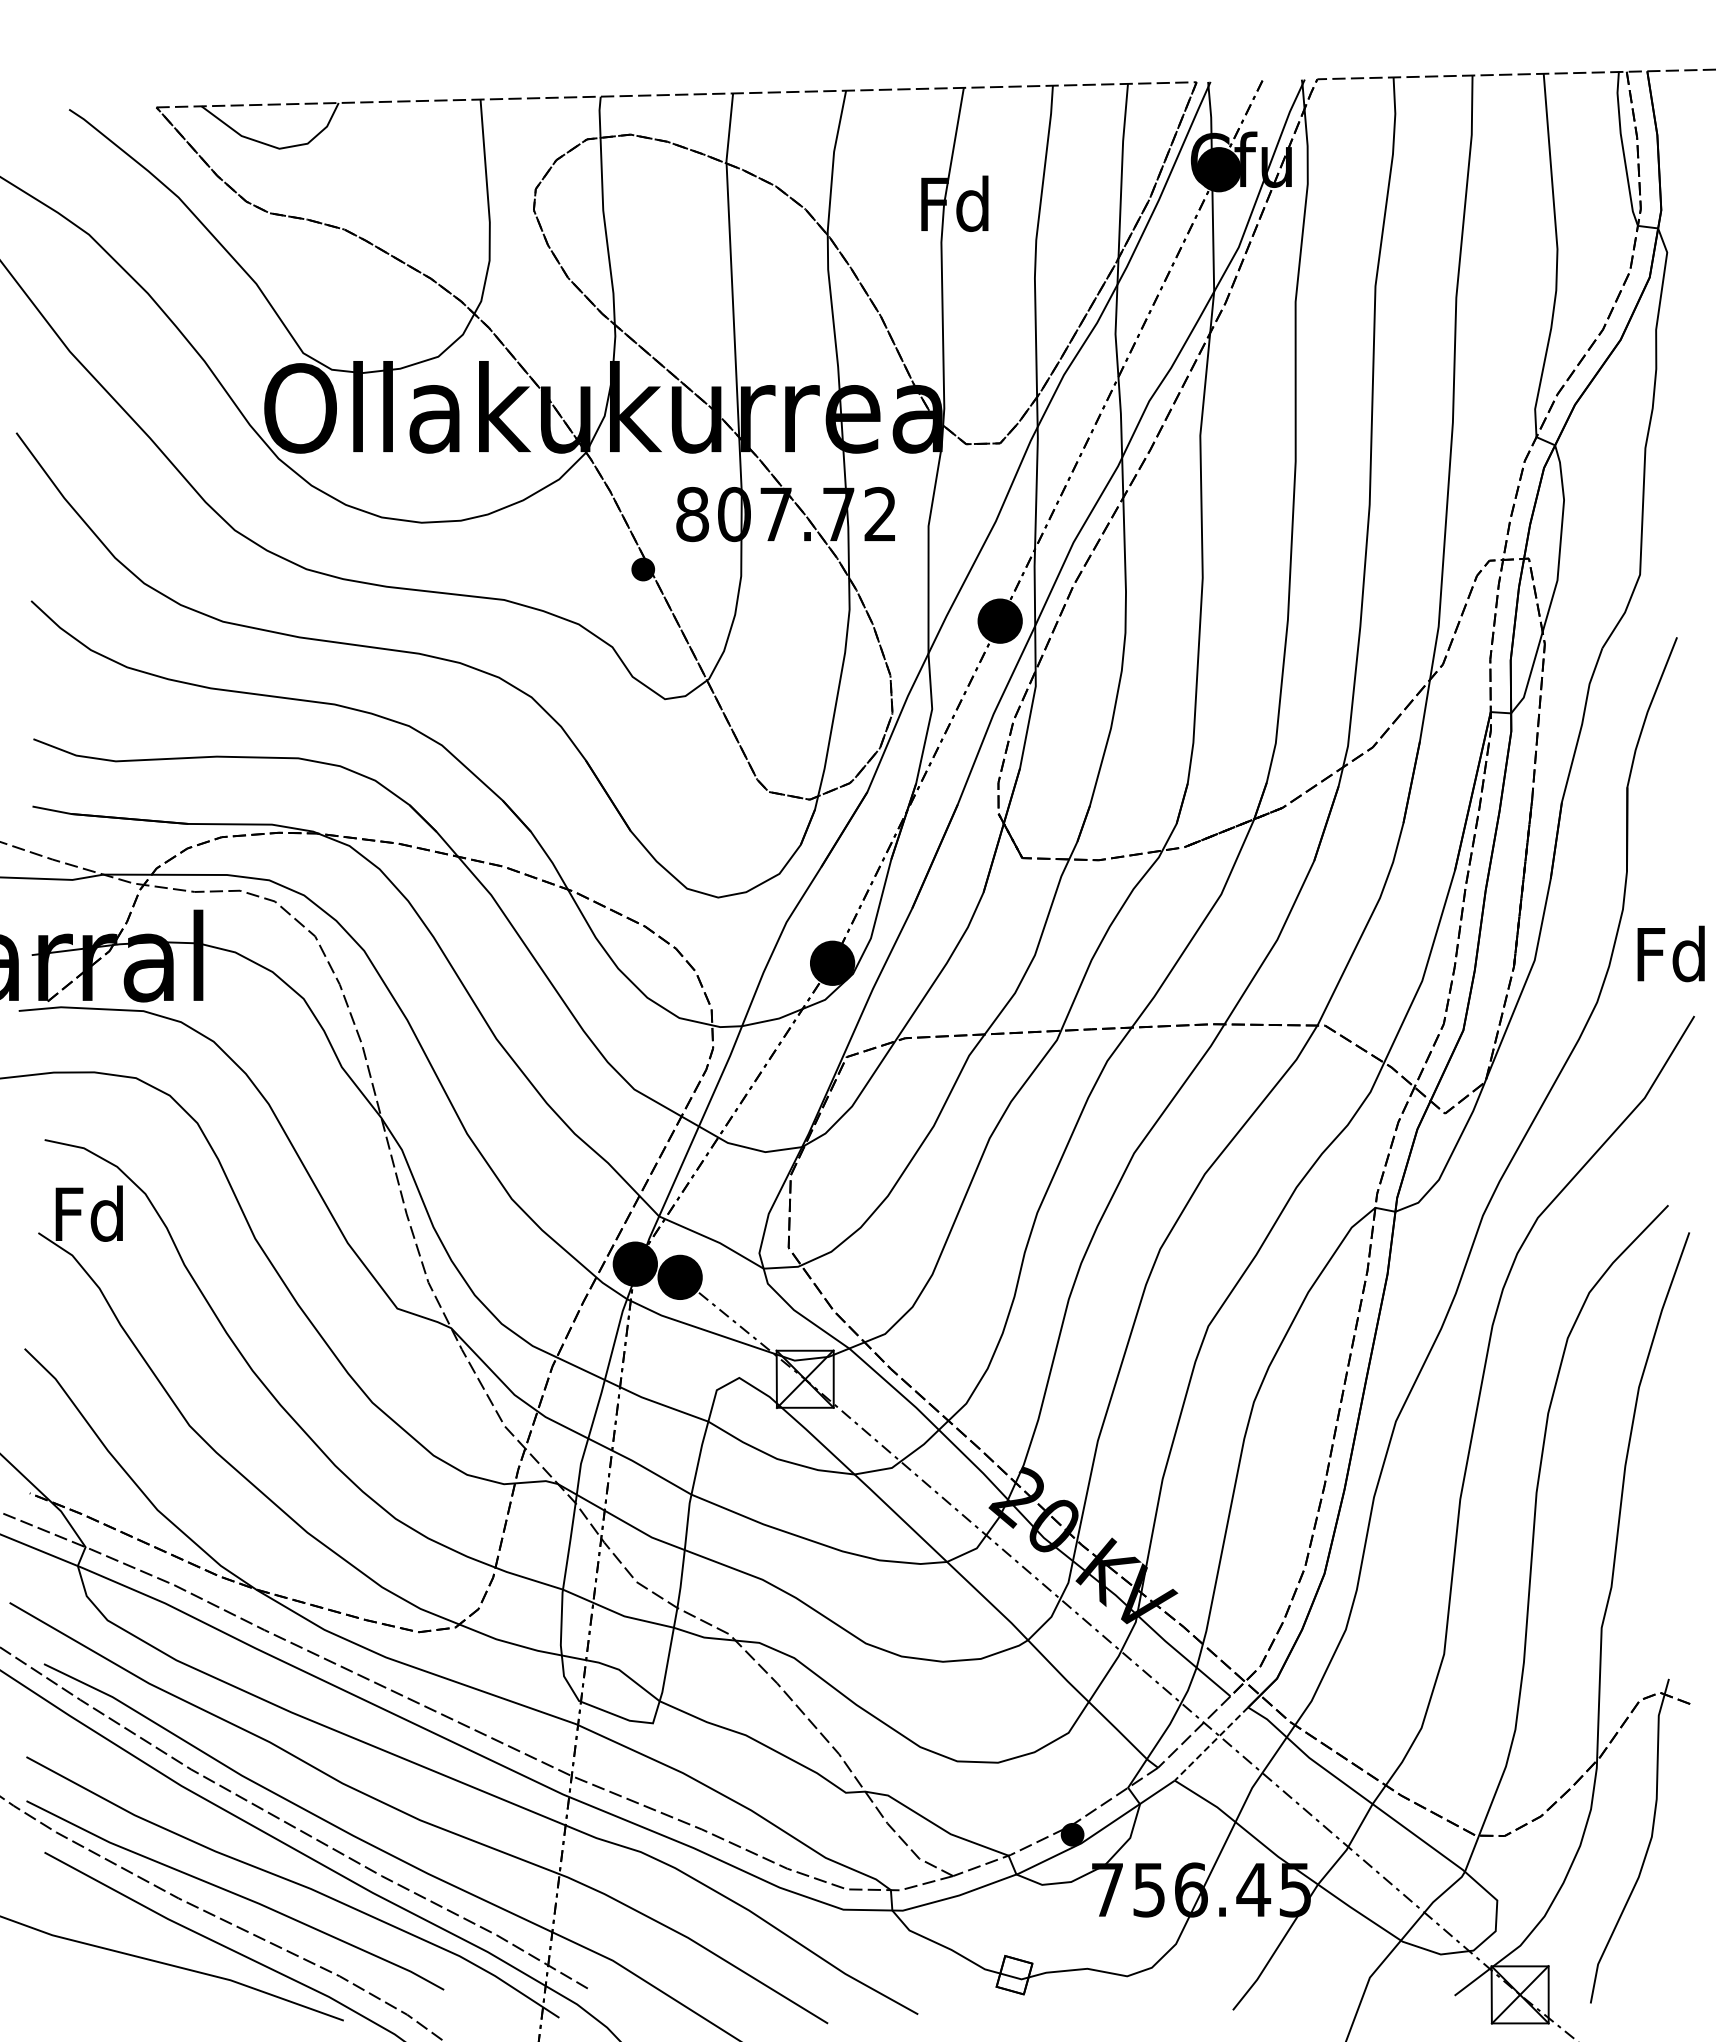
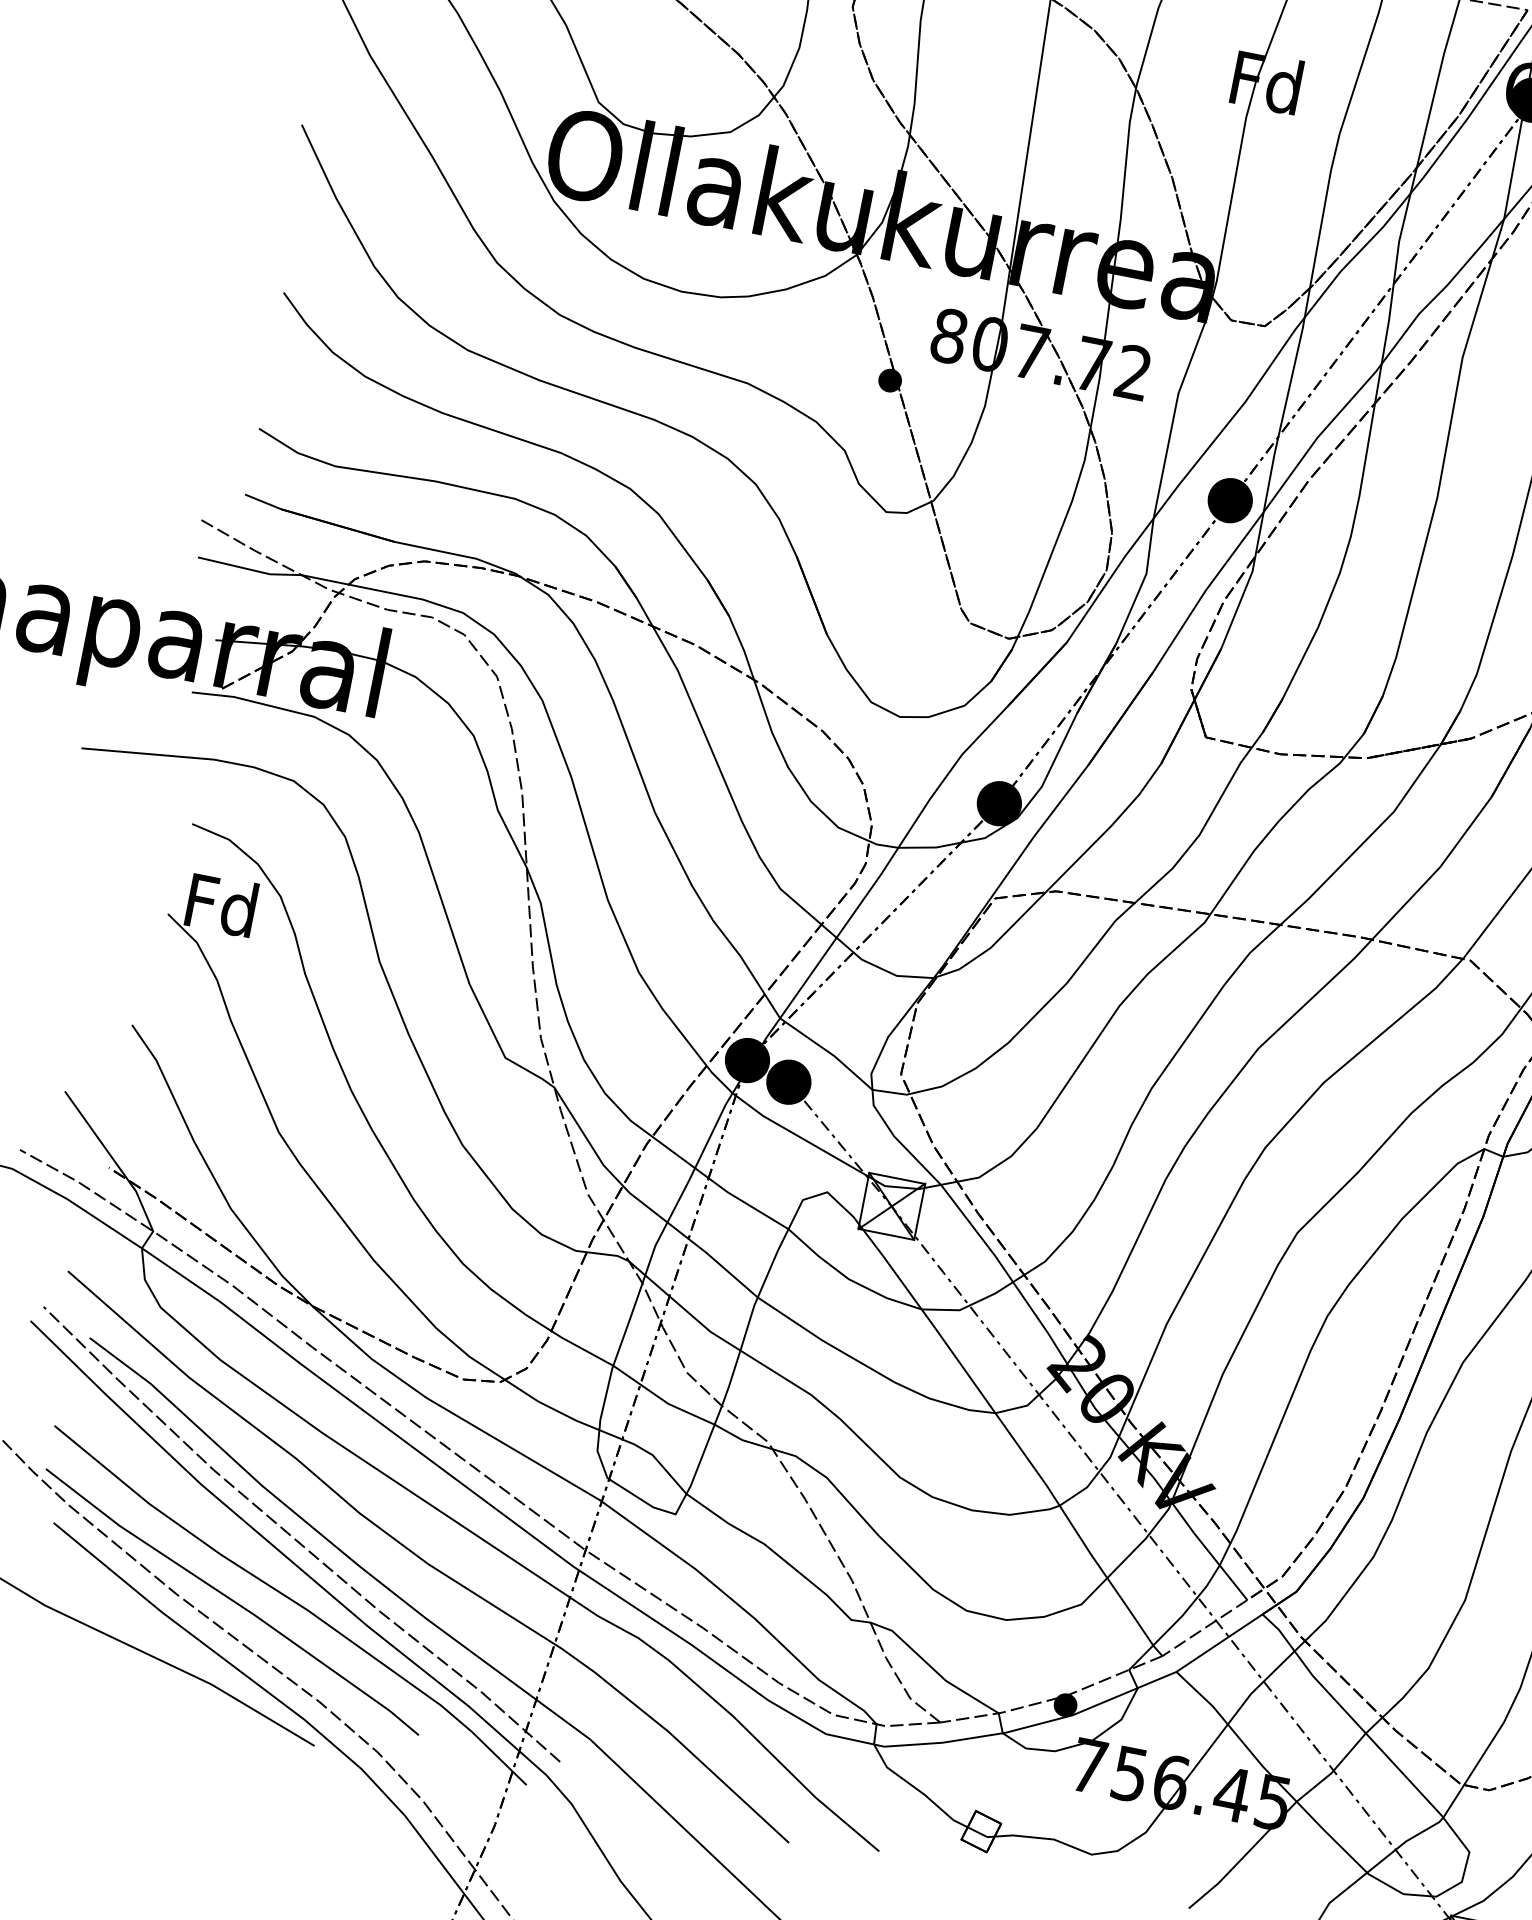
line: (1211, 1744) -> (1219, 1643), dashed -> solid

